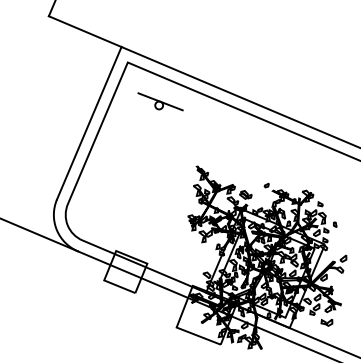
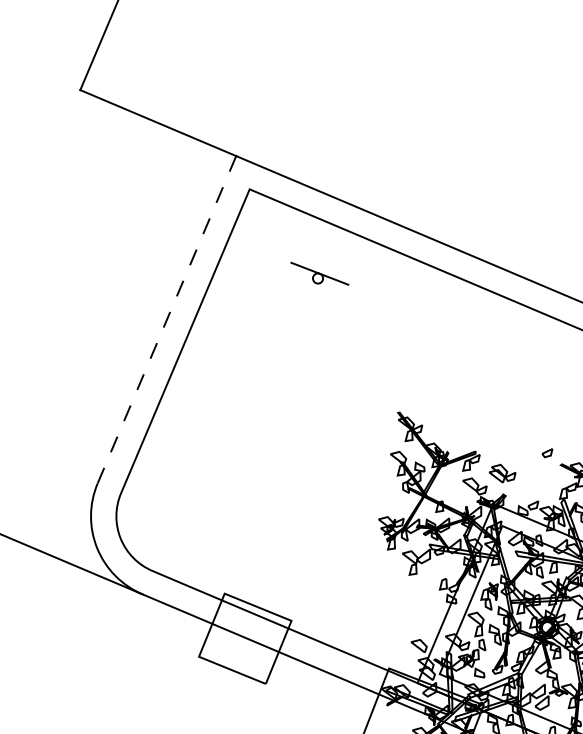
part: (160, 101) -> (319, 272), size x0.6
line: (89, 123) -> (167, 320), solid -> dashed

